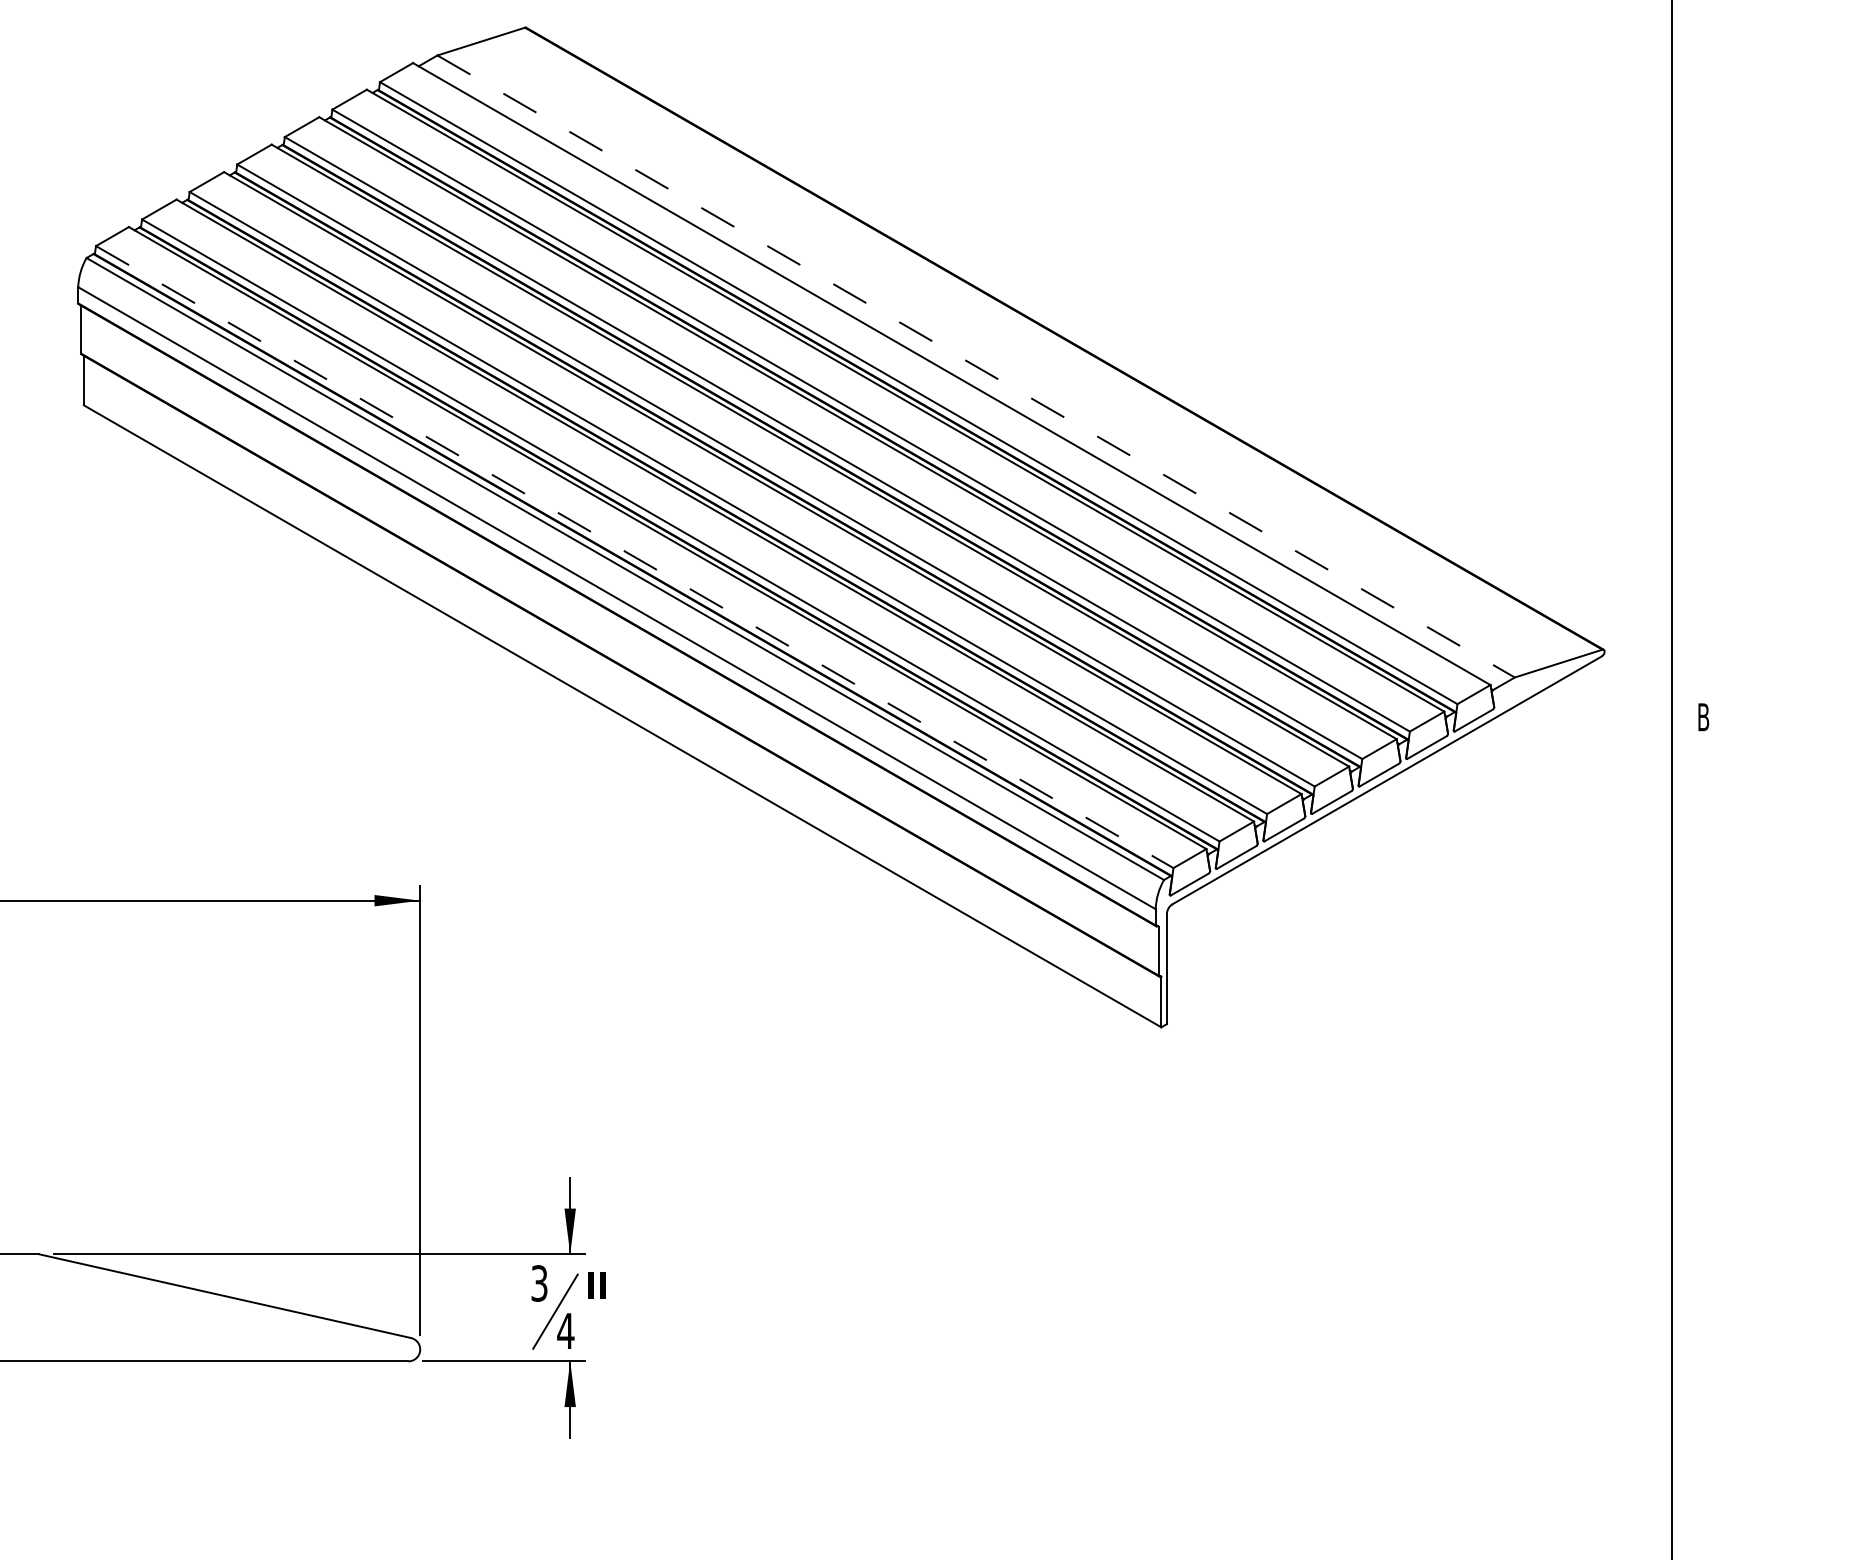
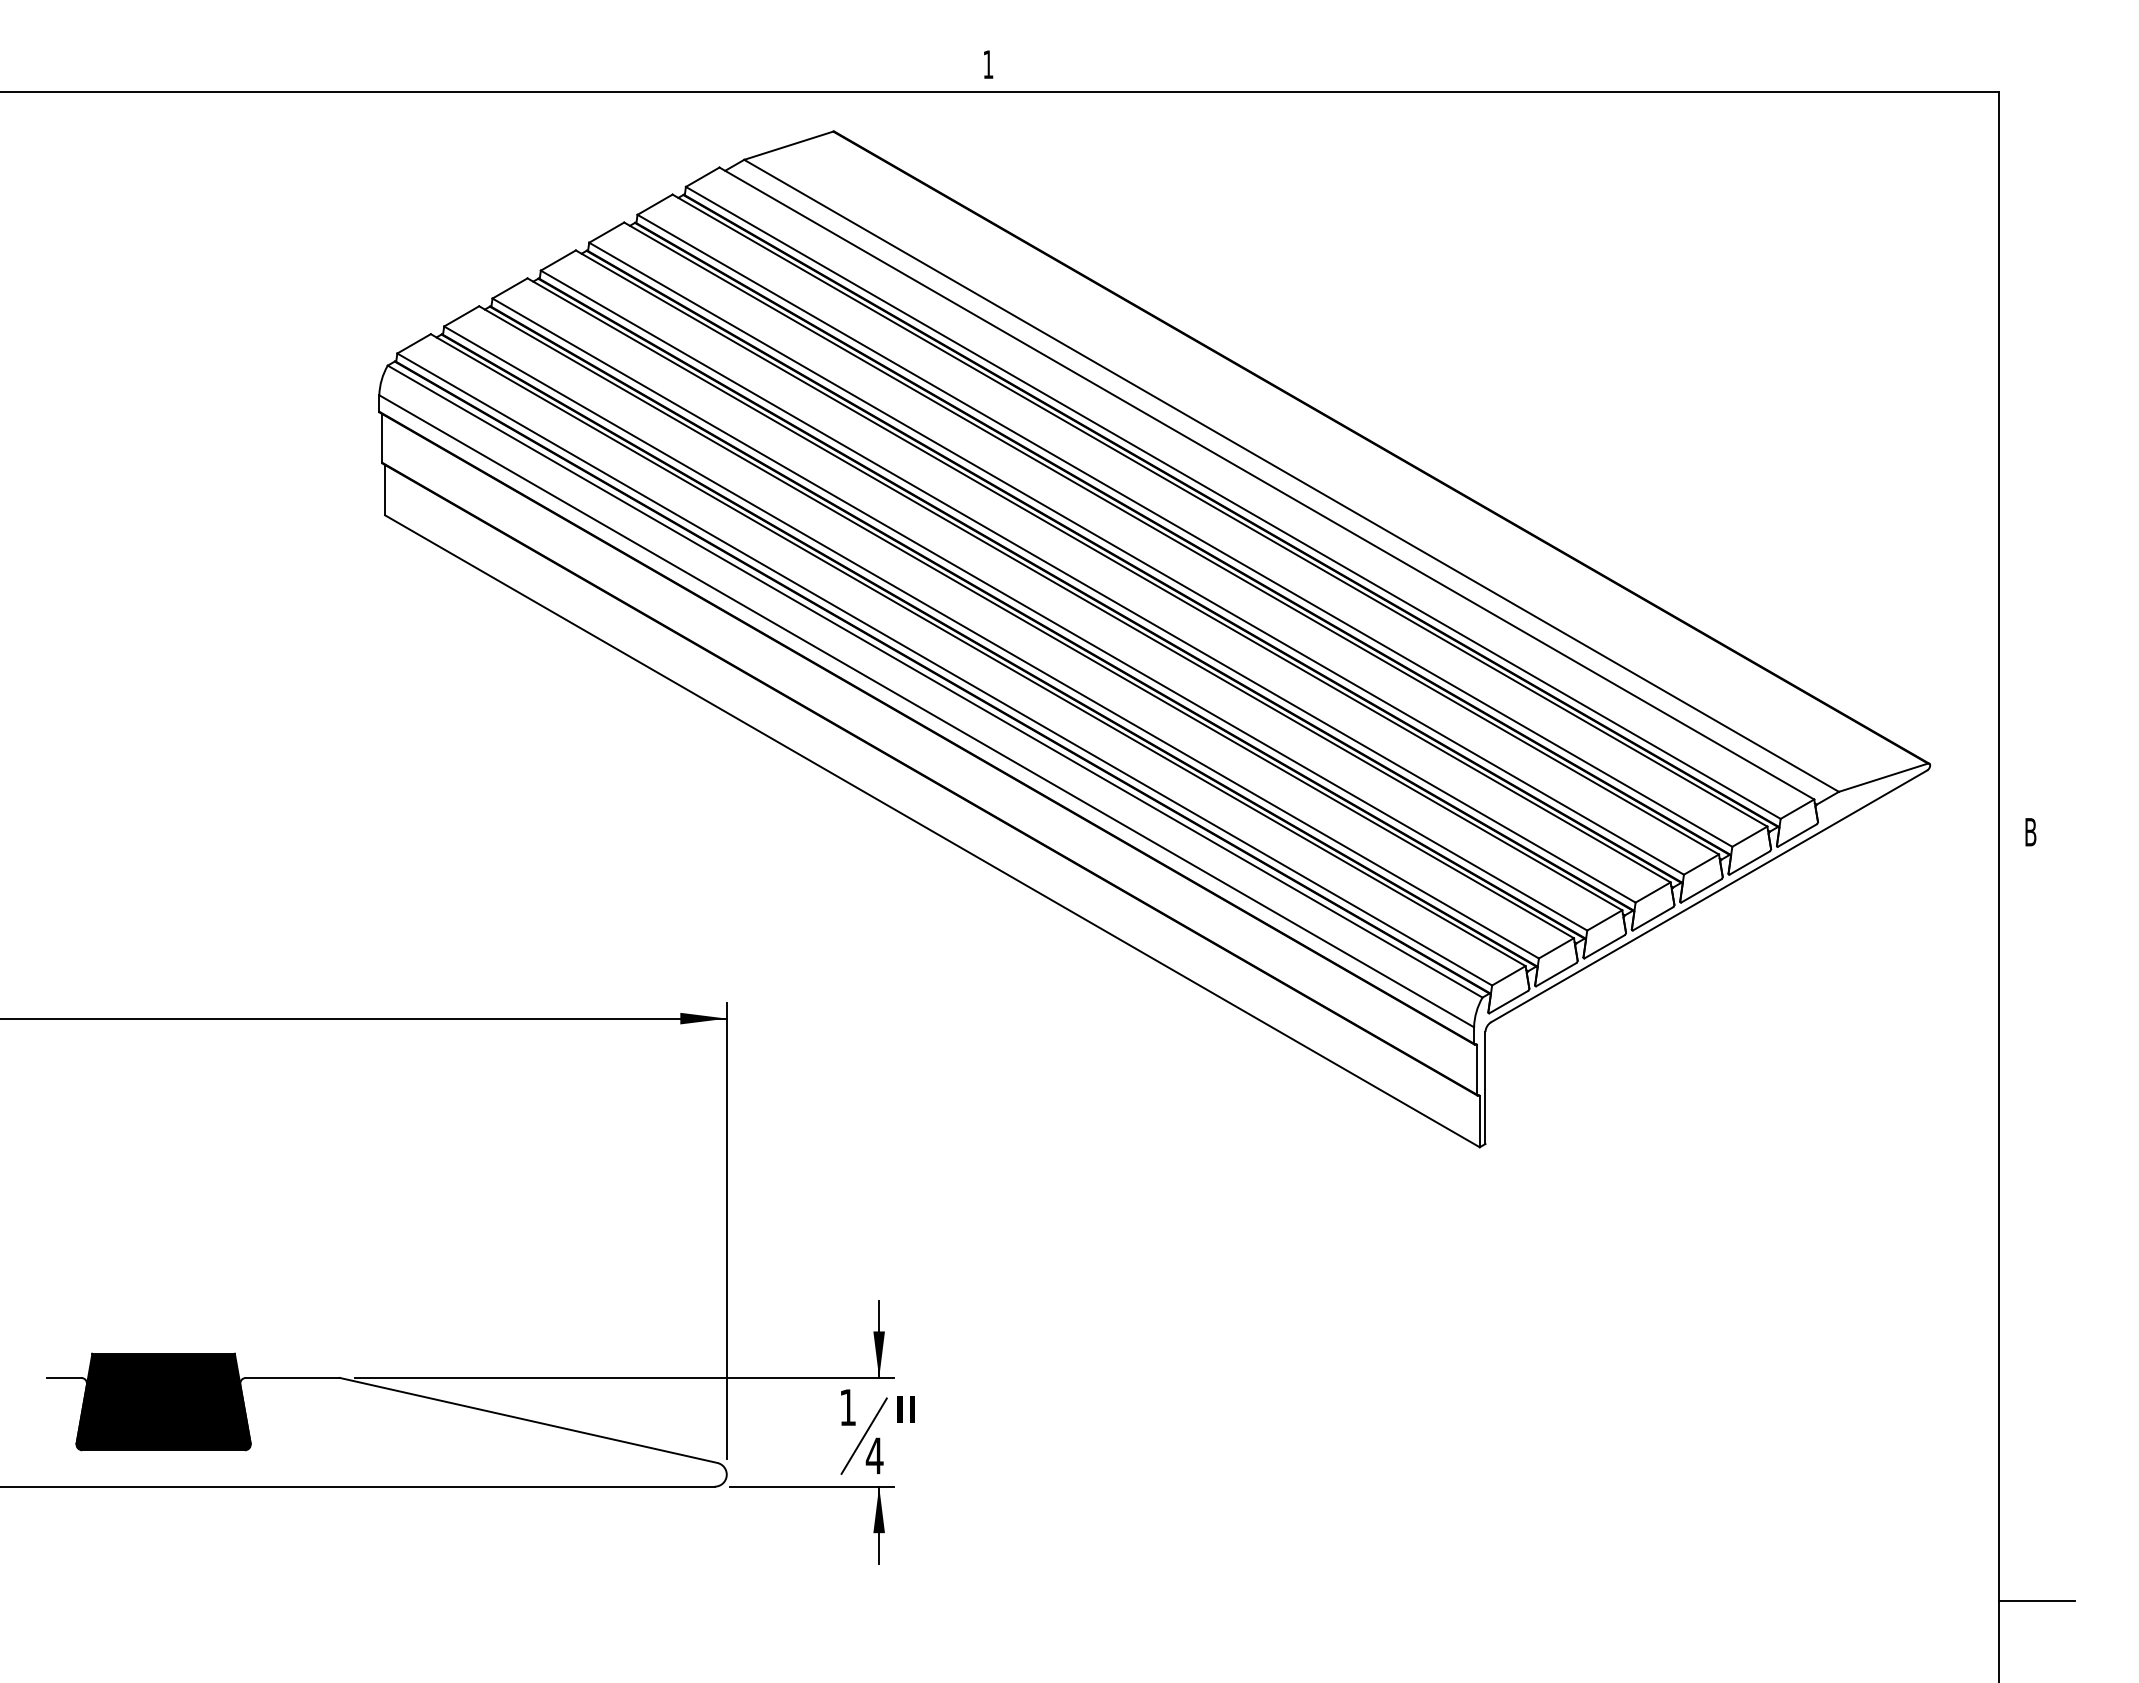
line: (977, 367) -> (1292, 476), dashed -> solid
line: (635, 557) -> (945, 669), dashed -> solid
text: (539, 1283) -> (847, 1407), 3 -> 1
line: (1709, 1474) -> (2036, 1601), added

